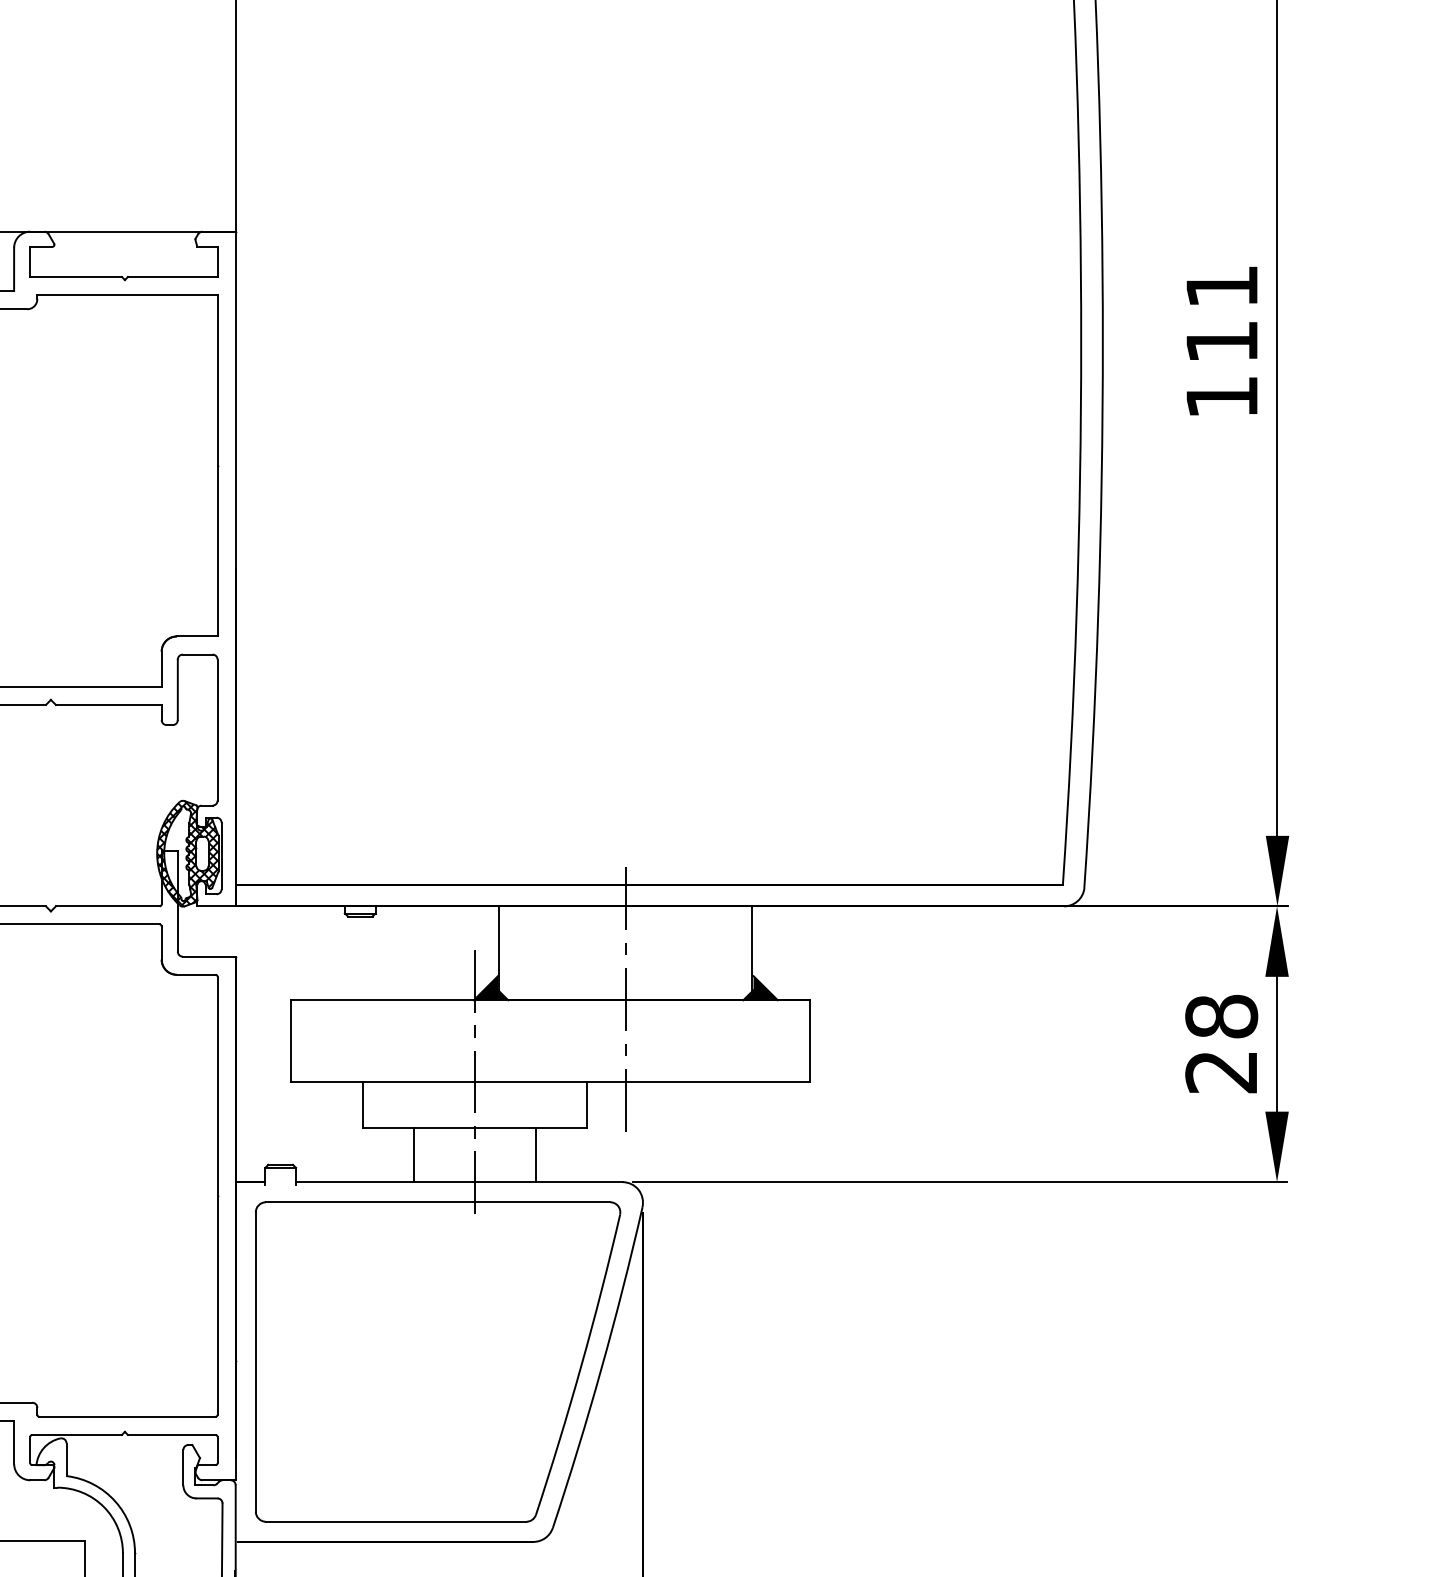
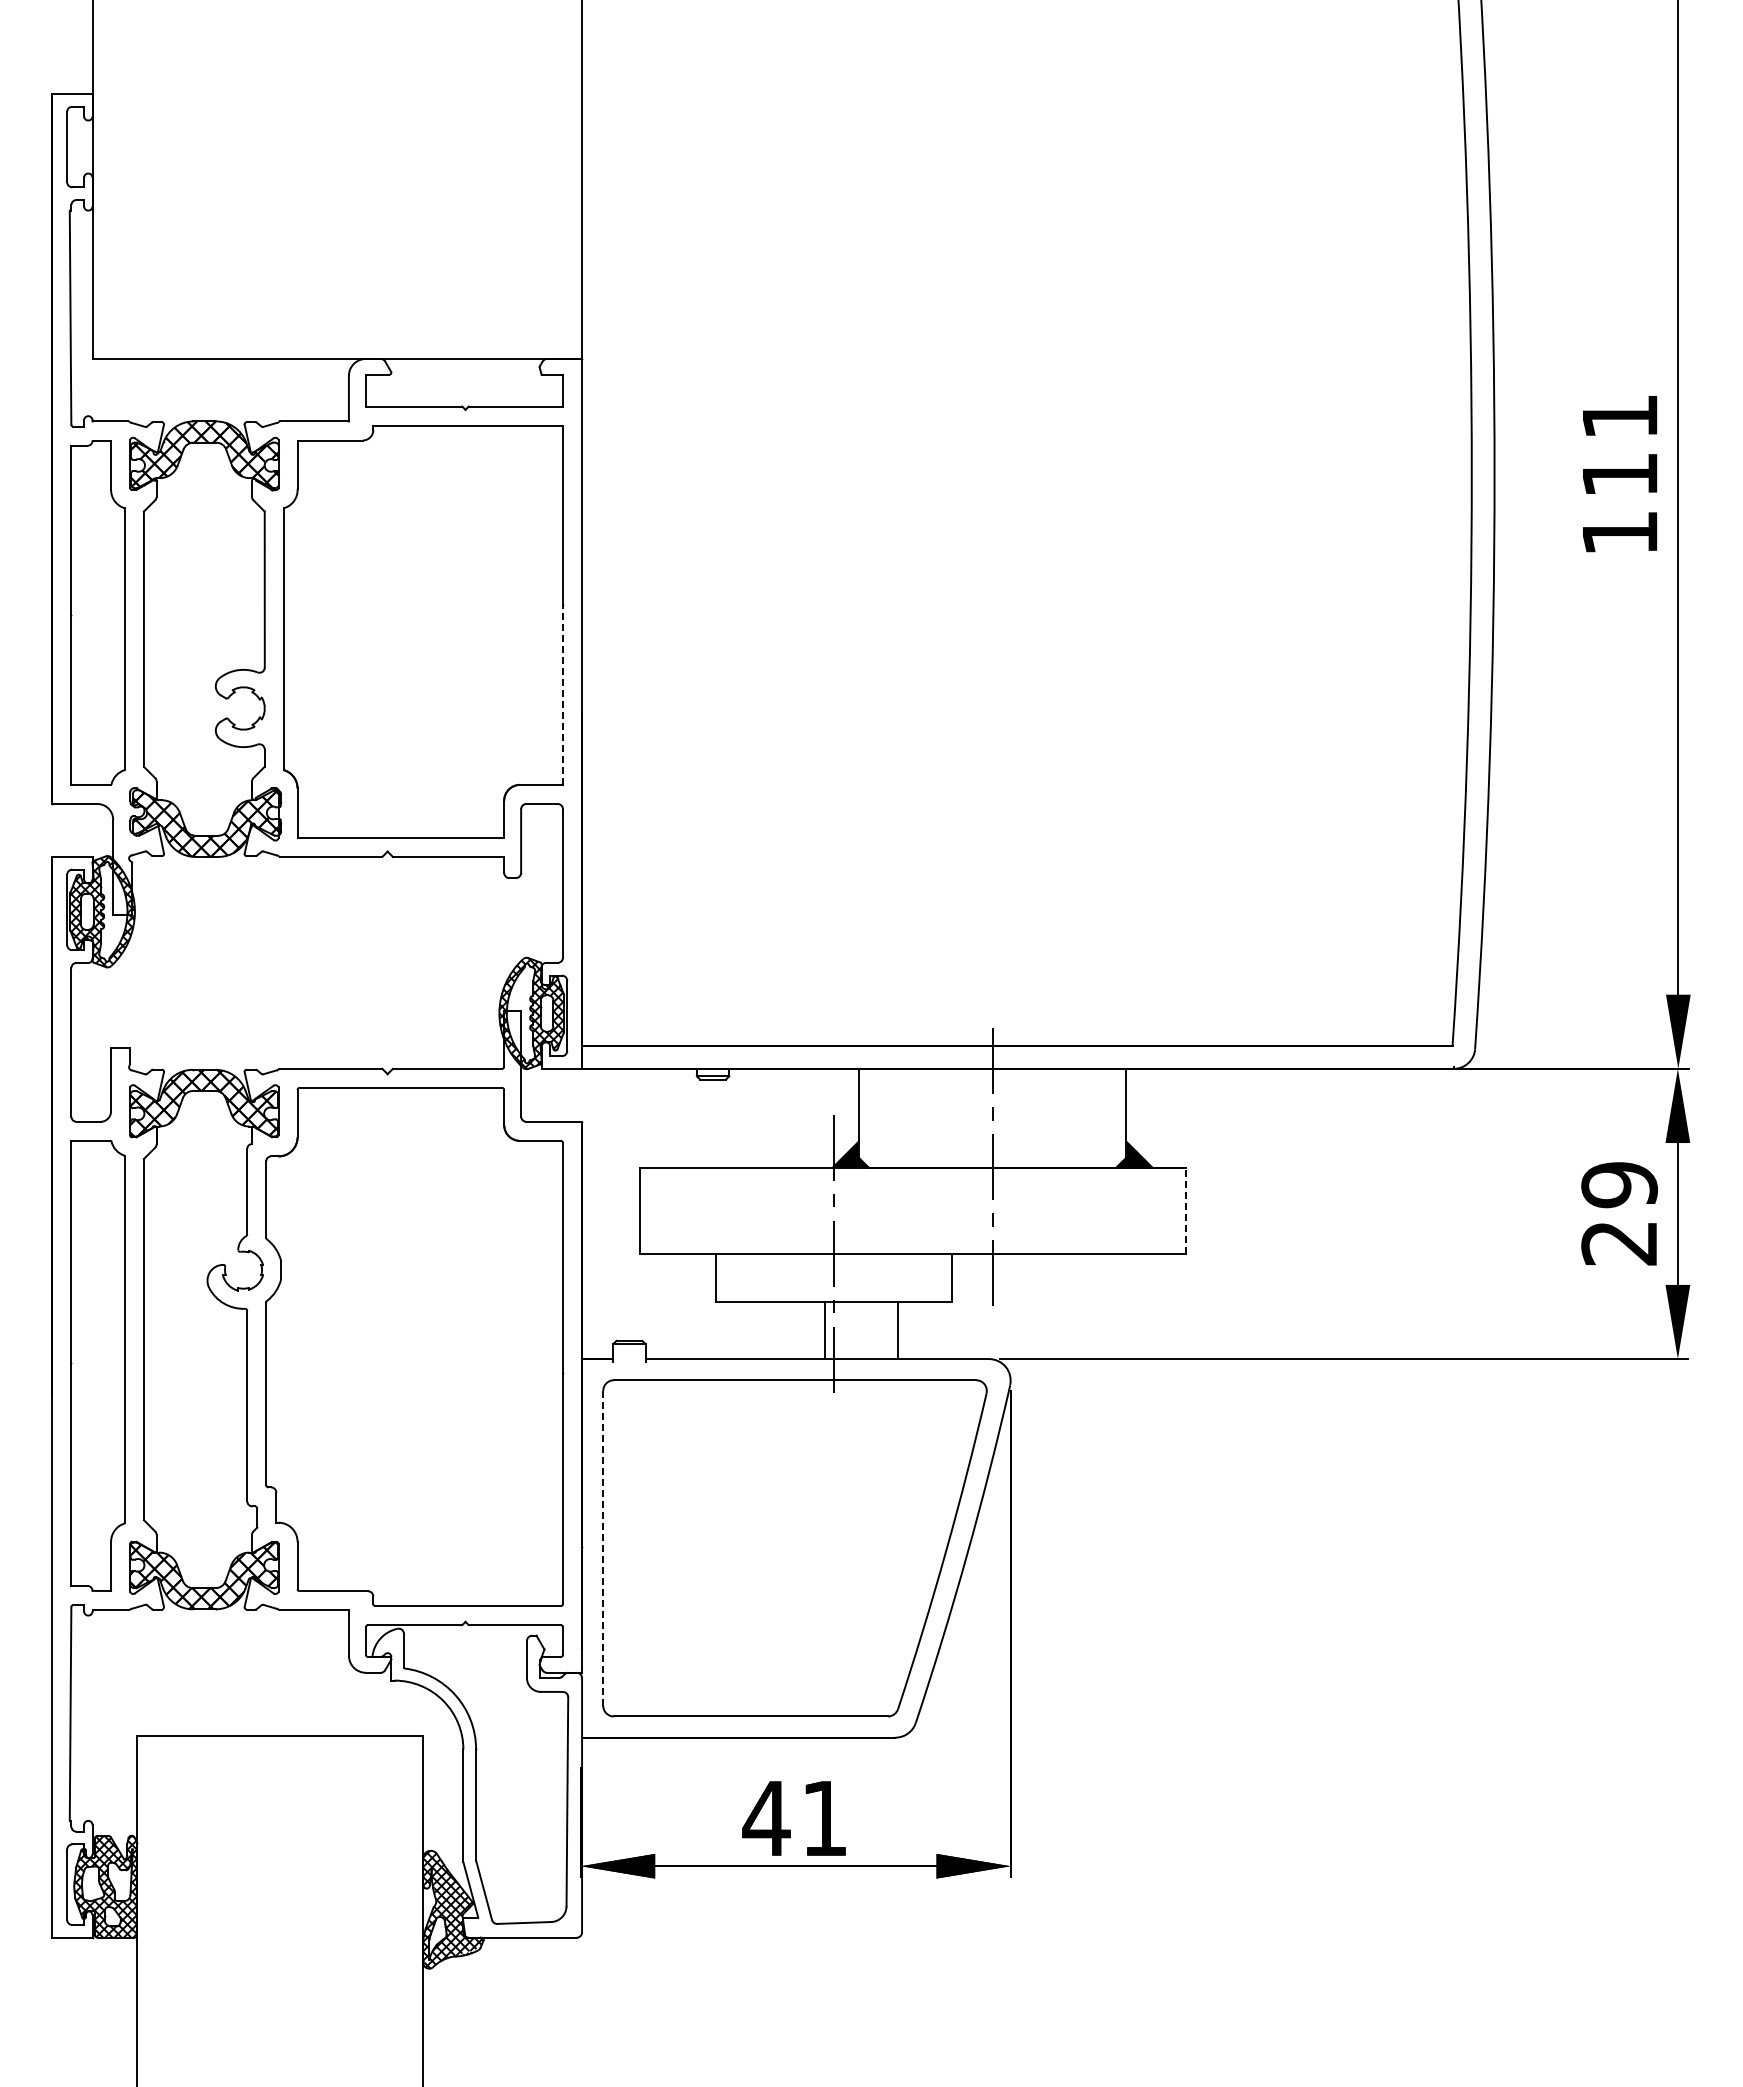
line: (218, 551) -> (563, 695), solid -> dashed
text: (1221, 1017) -> (1619, 1185), 28 -> 29
line: (810, 1040) -> (1186, 1210), solid -> dashed
line: (413, 1154) -> (825, 1330), moved
line: (256, 1362) -> (603, 1548), solid -> dashed

